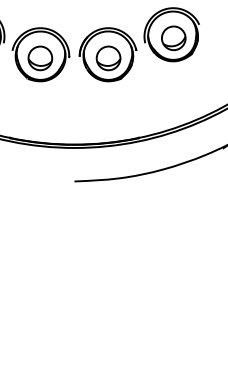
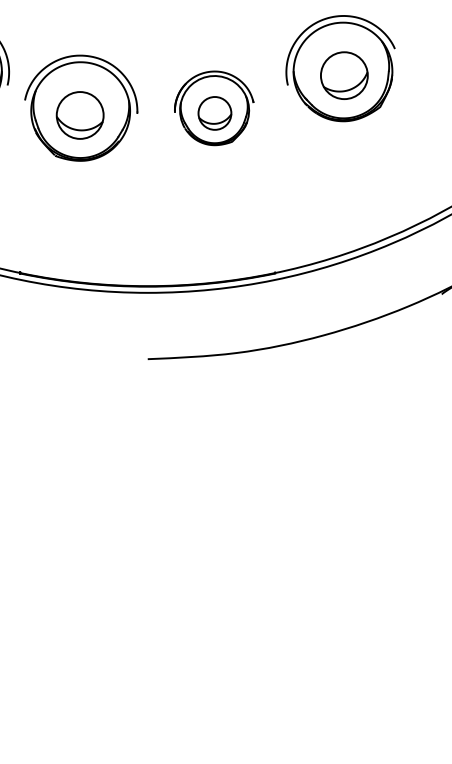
part: (107, 54) -> (213, 107), size x0.7

